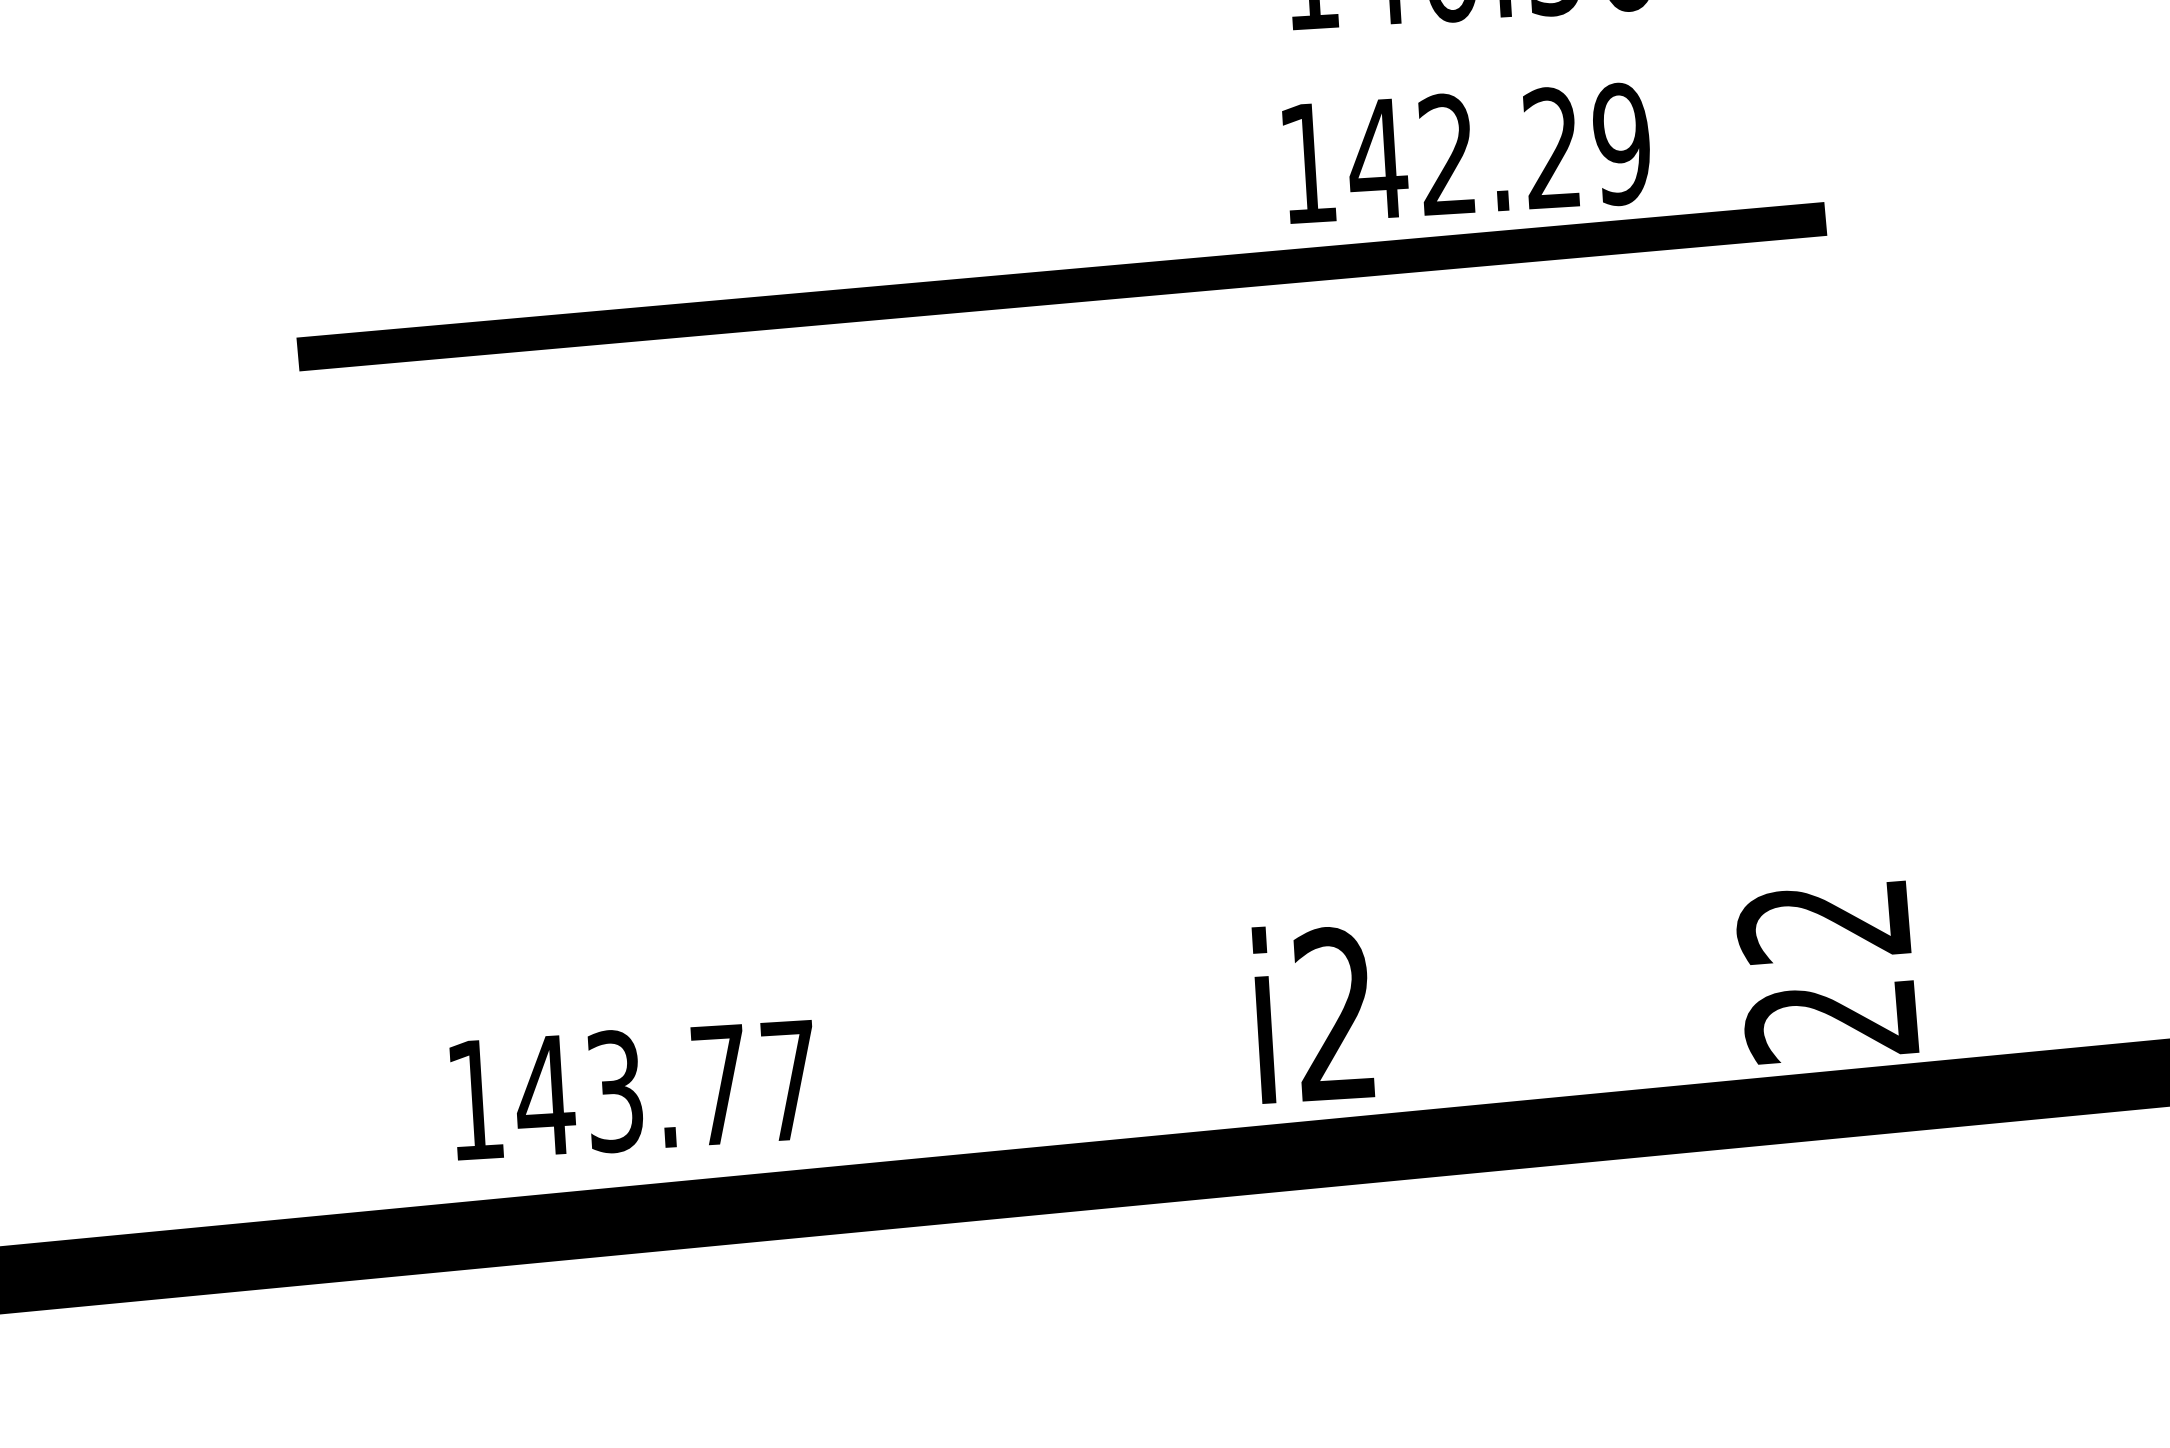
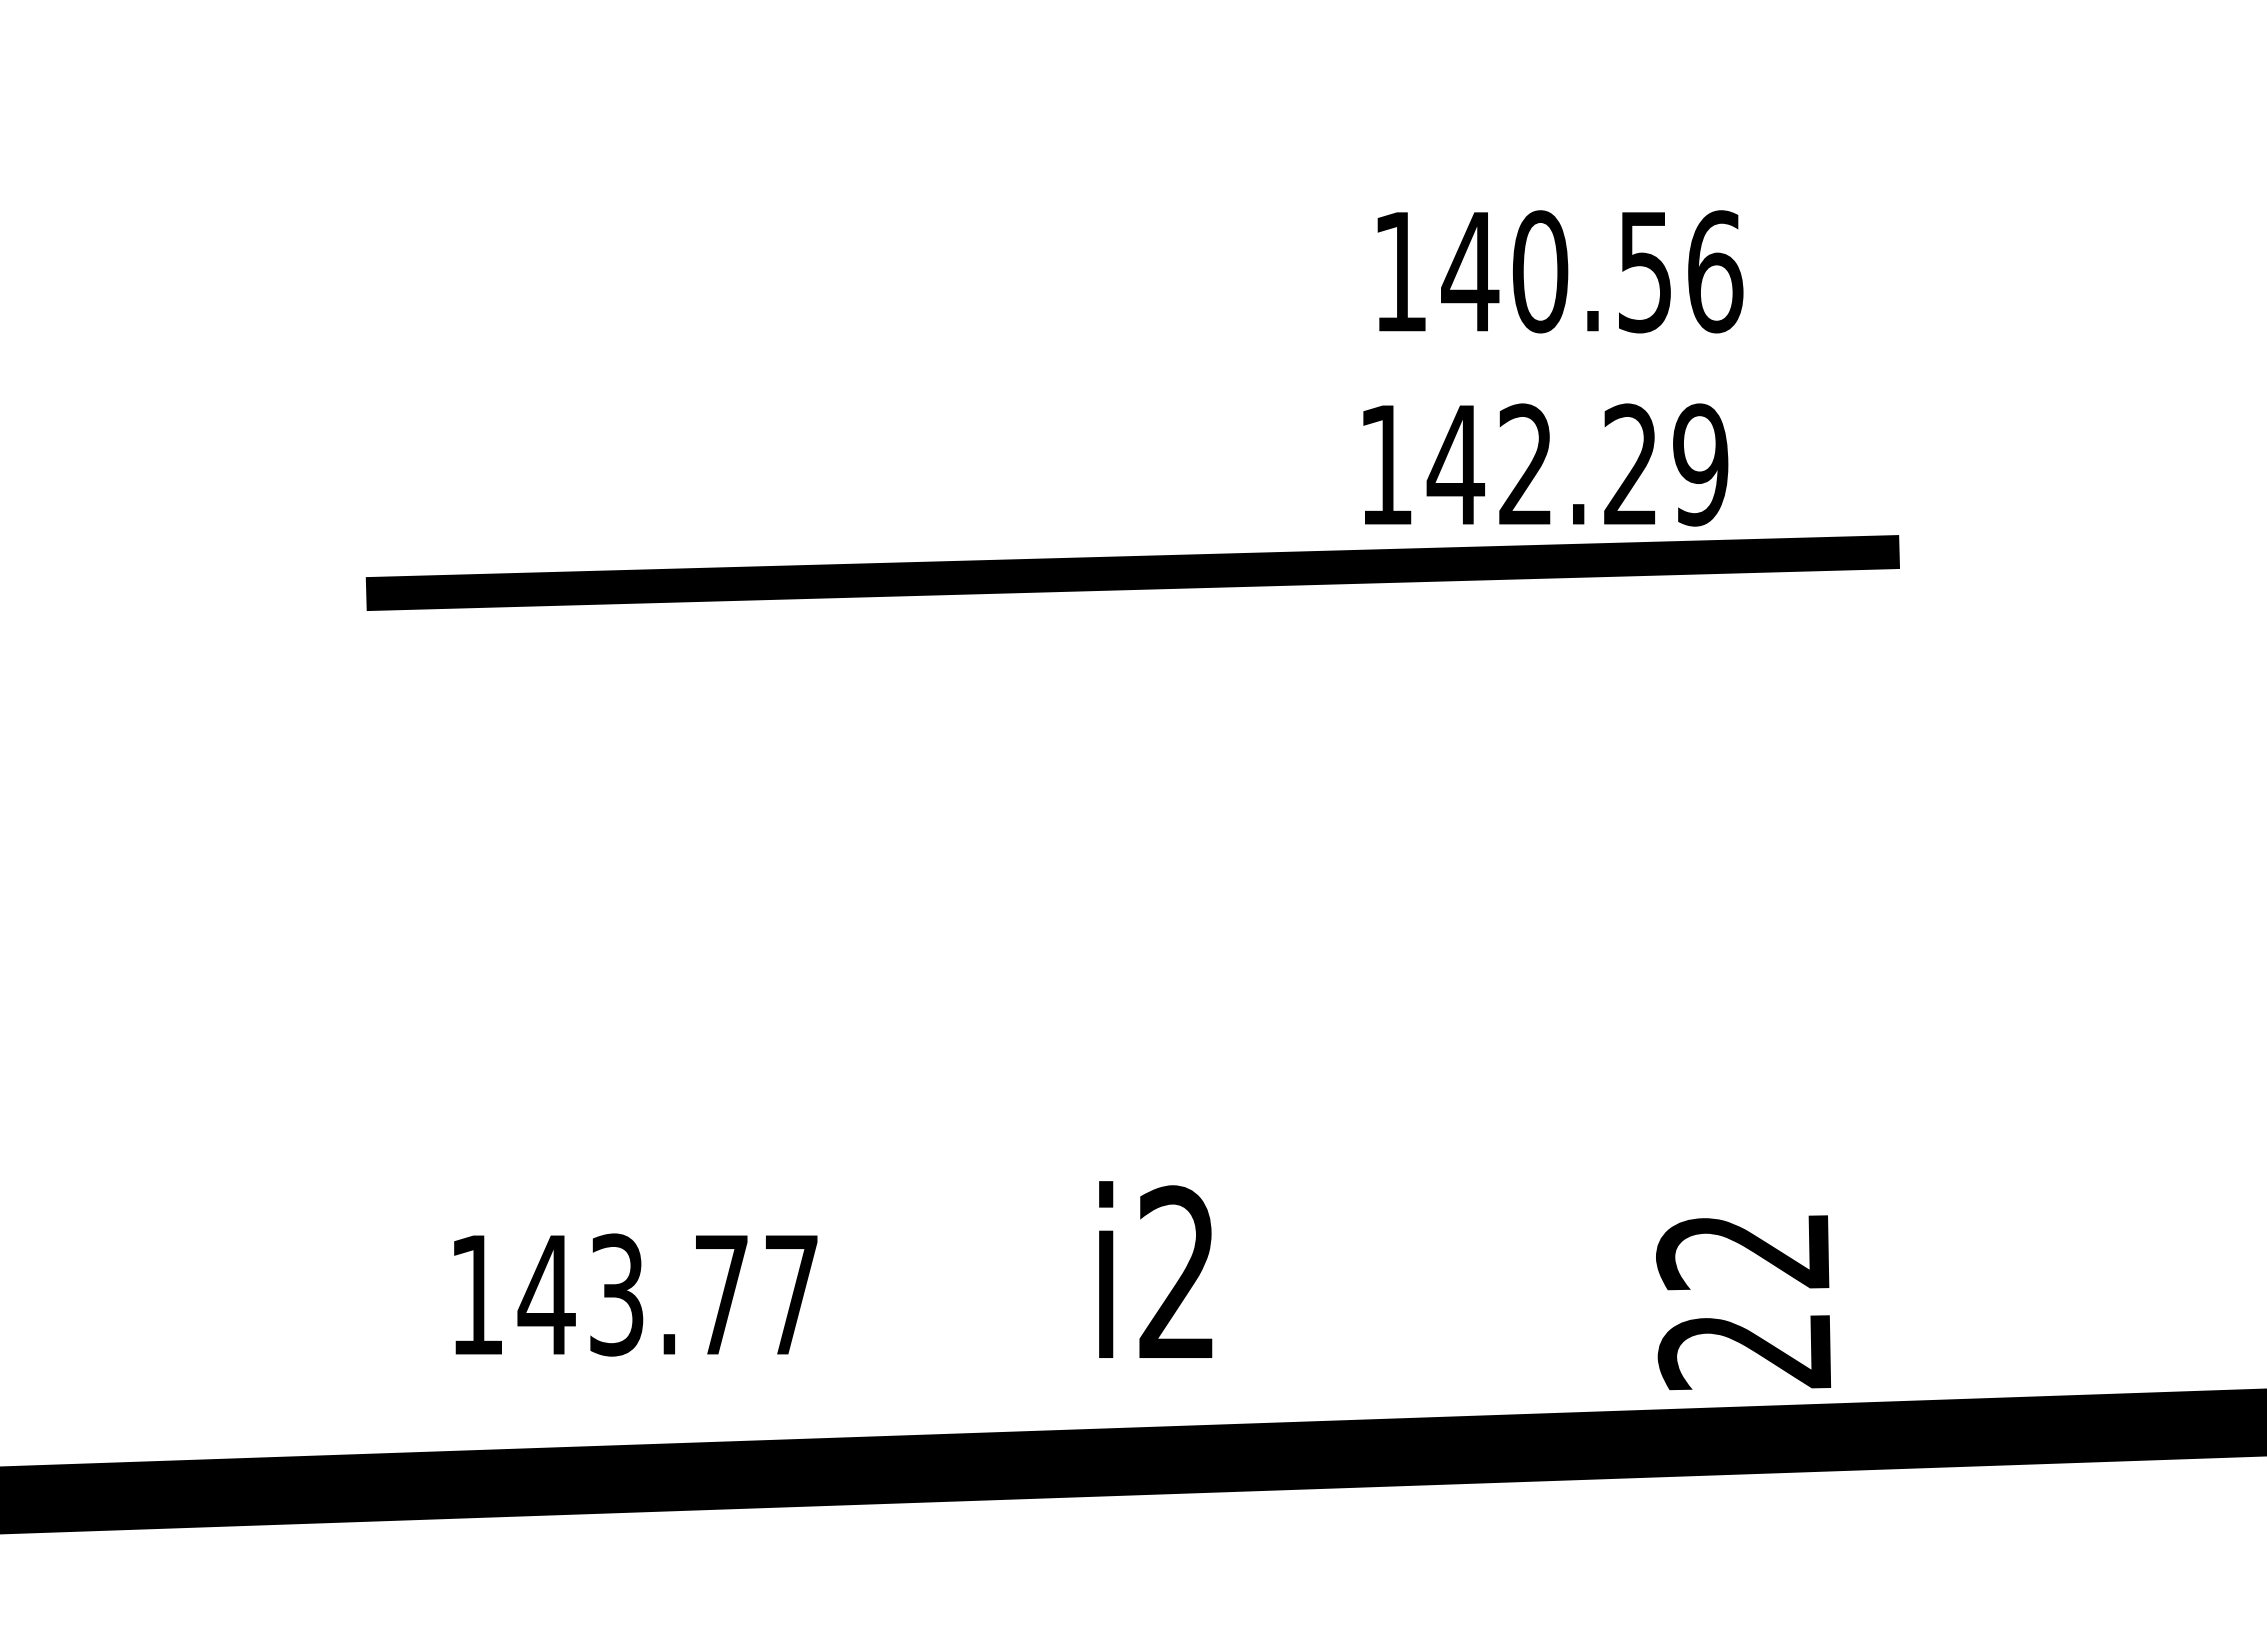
text: (1826, 972) -> (1743, 1302), moved
text: (1313, 1012) -> (1155, 1269), moved
text: (633, 1089) -> (635, 1294), moved

